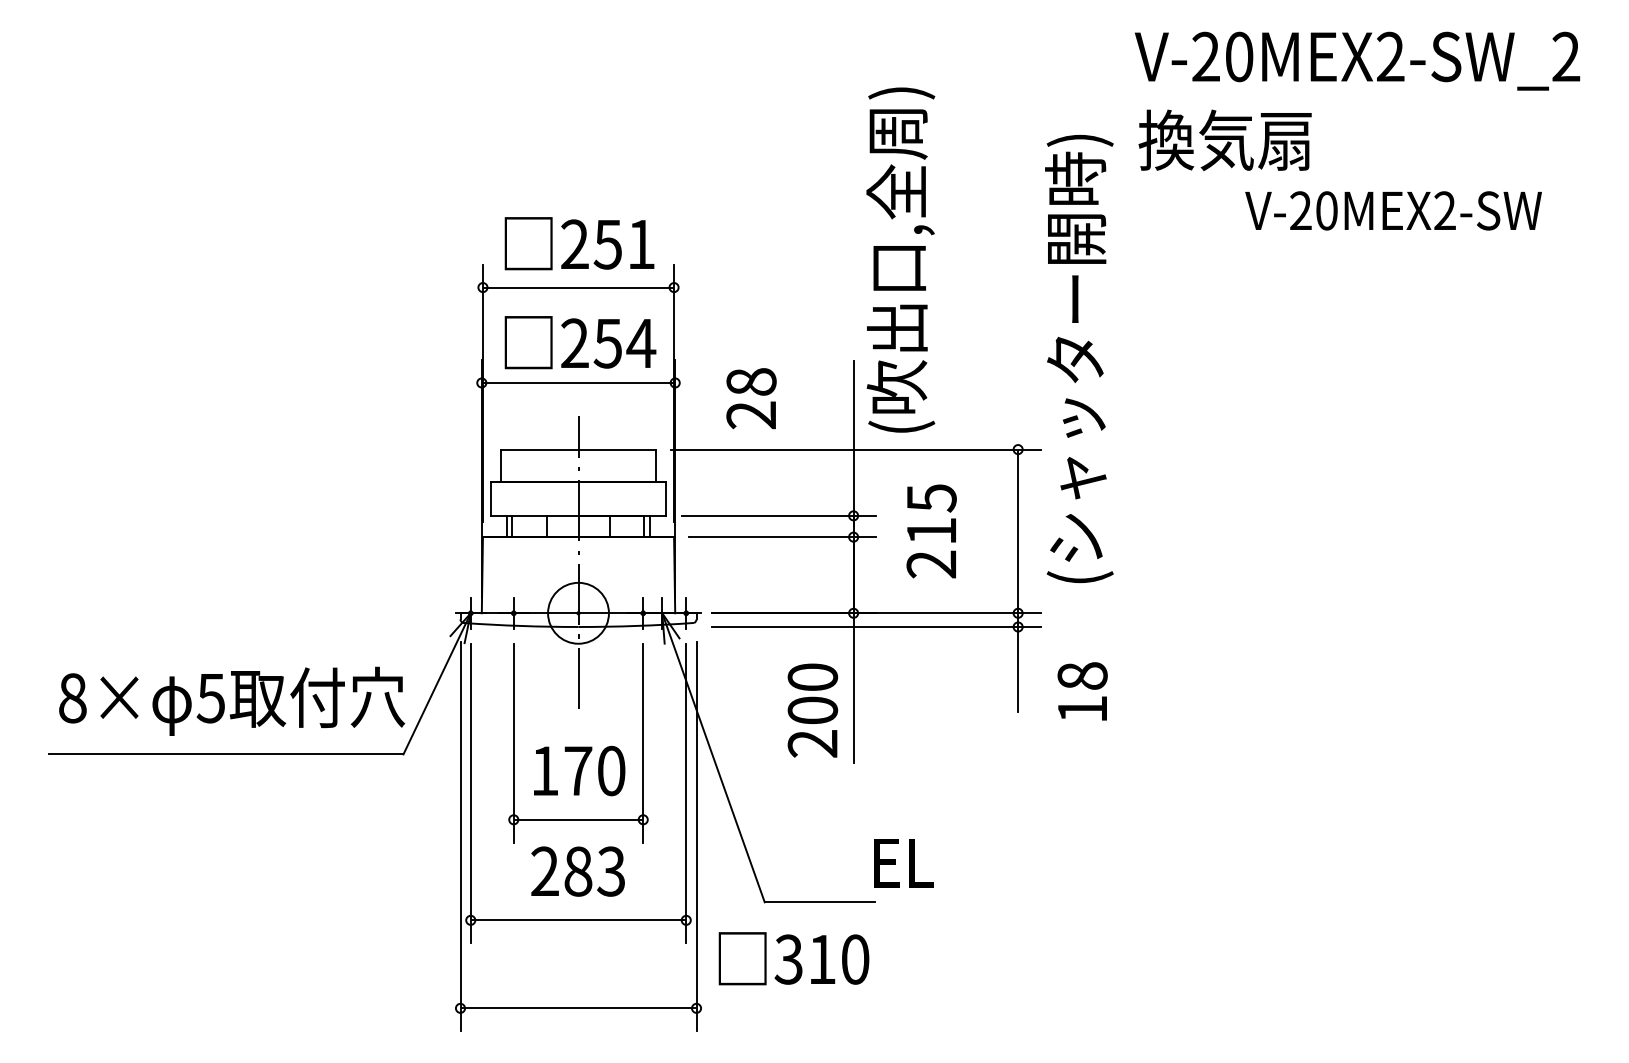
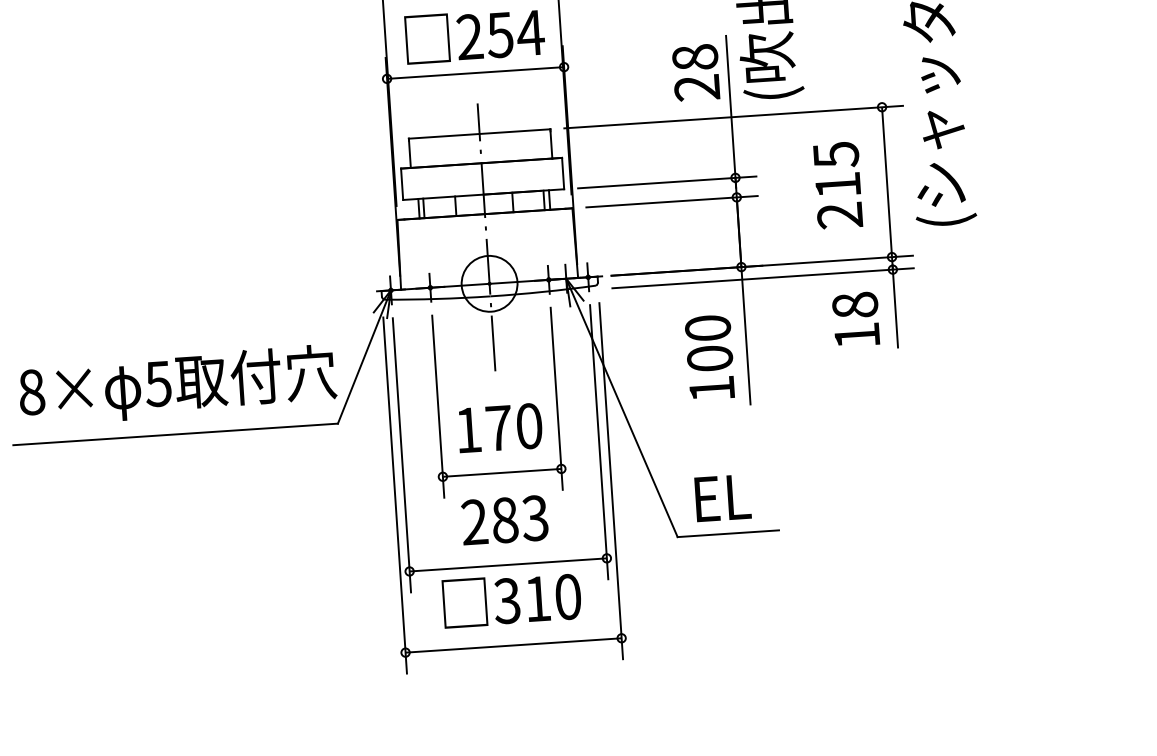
text: (751, 398) -> (696, 72), moved
text: (931, 531) -> (837, 185), moved
text: (1082, 691) -> (856, 319), moved
text: (812, 743) -> (711, 388), 200 -> 100
text: (903, 863) -> (722, 498), moved
text: (793, 958) -> (511, 599), moved

